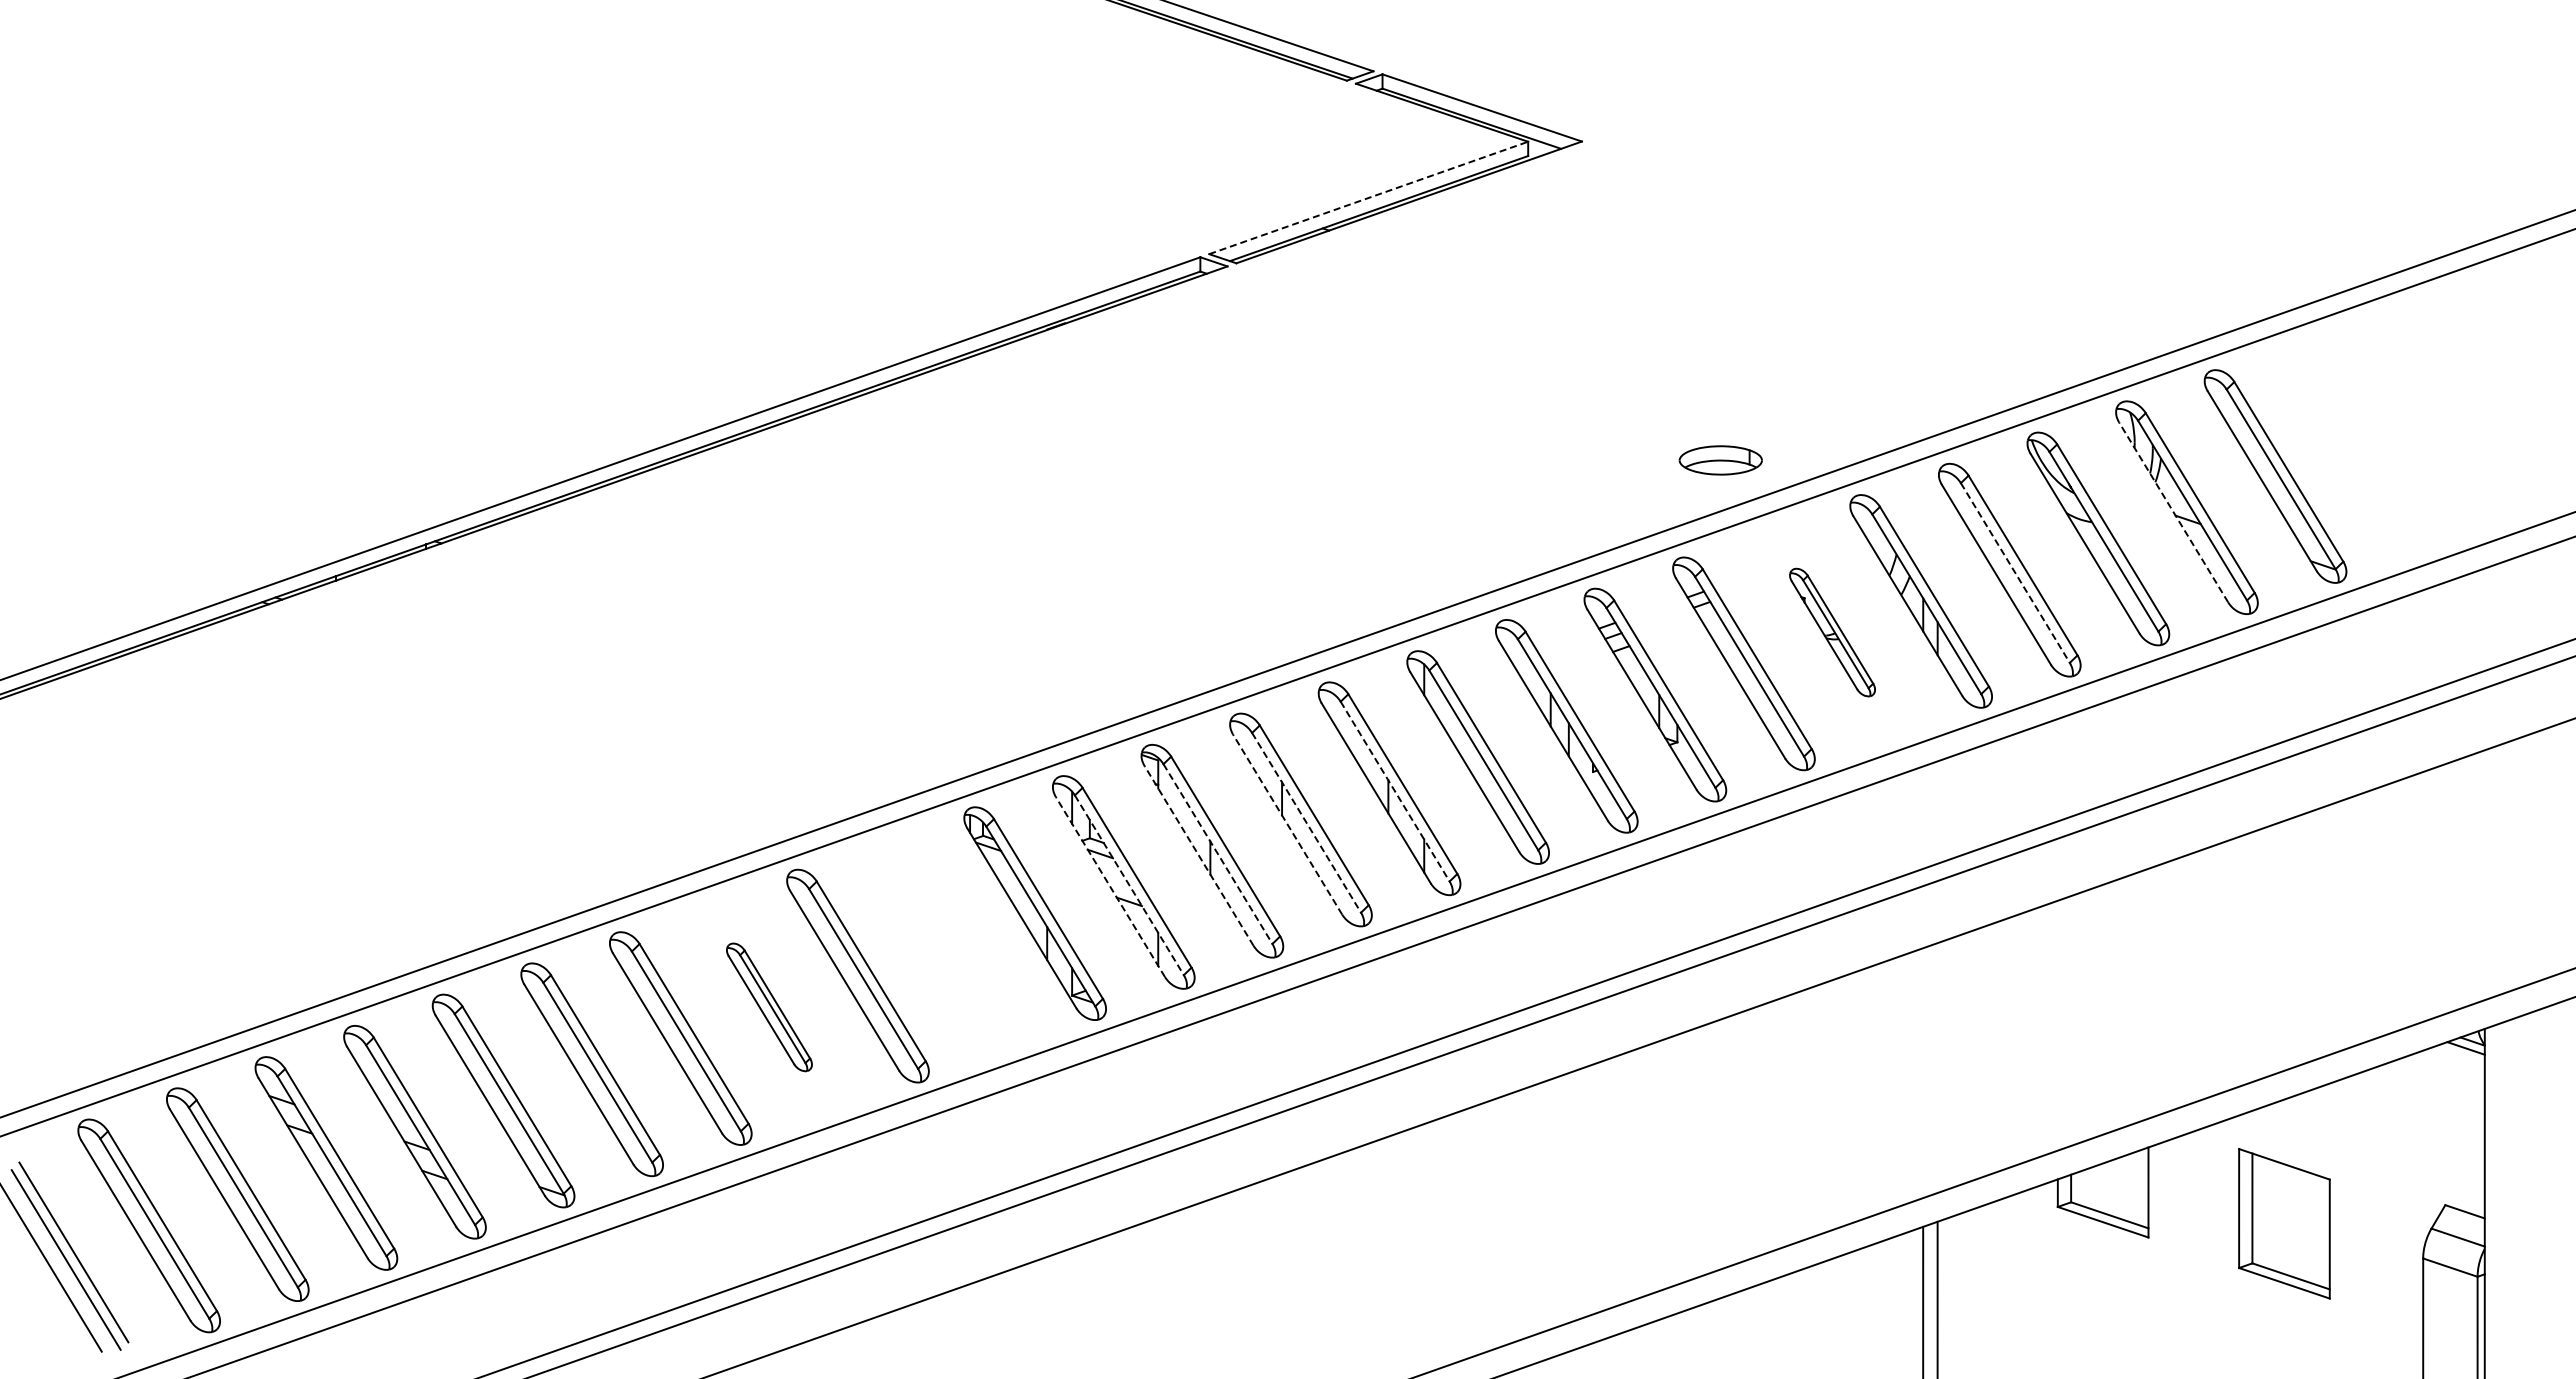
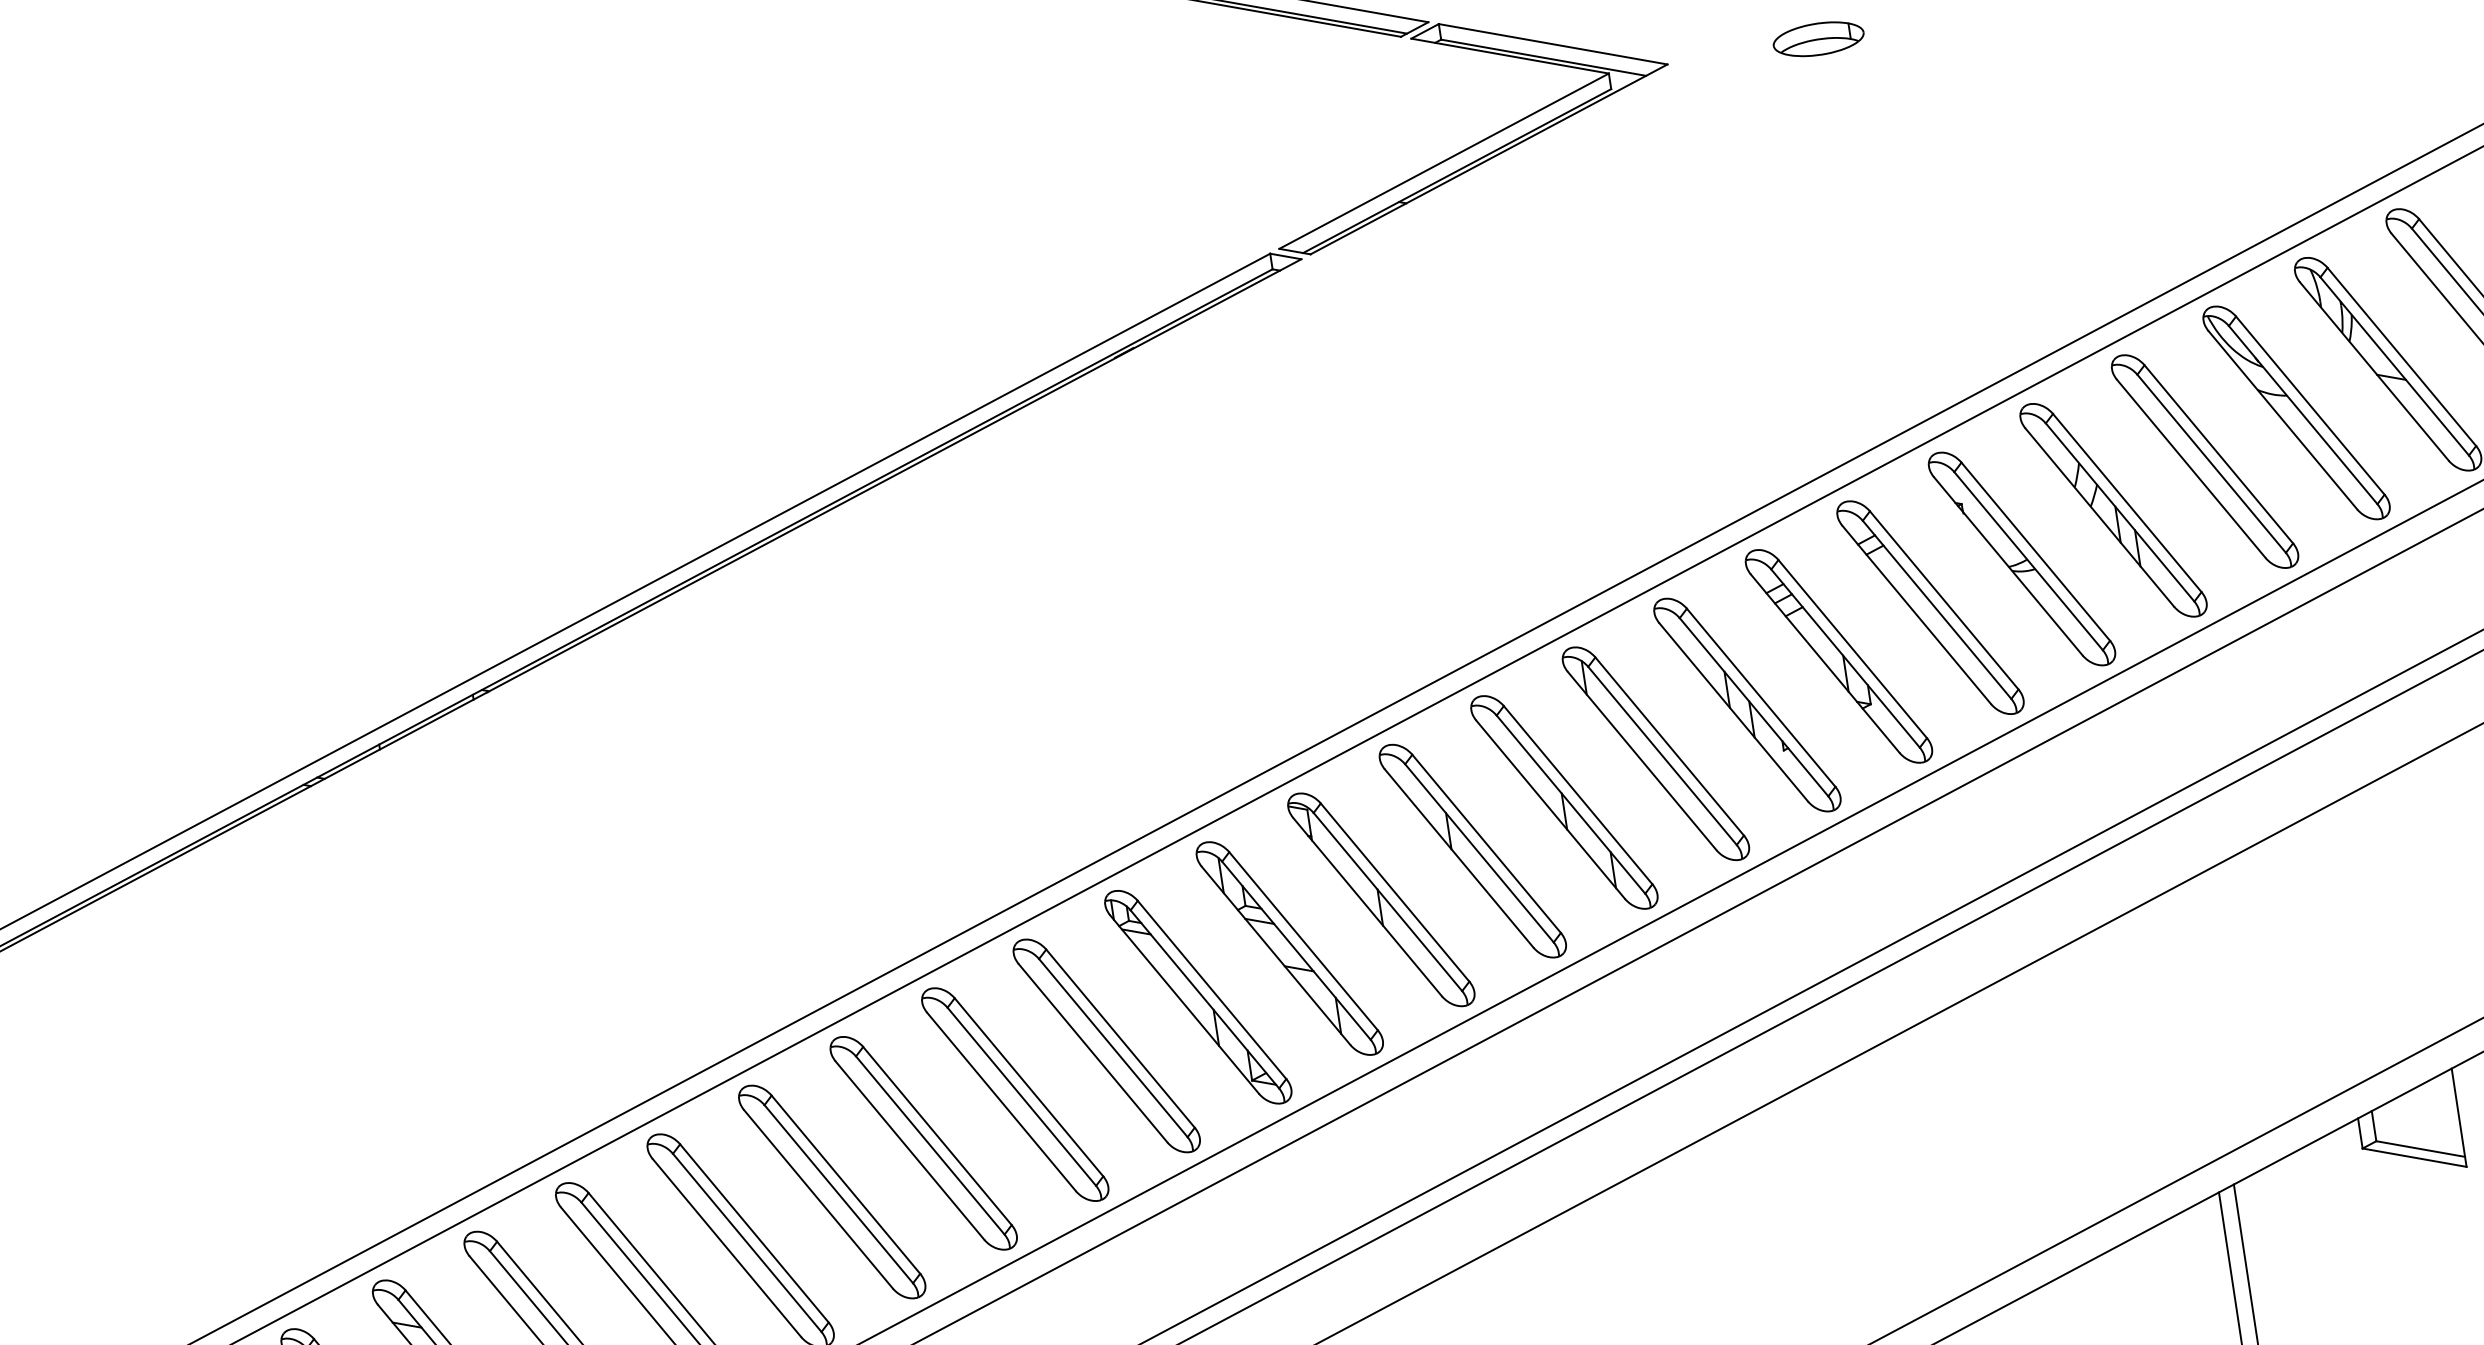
line: (1369, 197) -> (1444, 160), dashed -> solid
part: (1720, 460) -> (1818, 39), moved
line: (2173, 512) -> (2374, 371), dashed -> solid
line: (2015, 573) -> (2211, 464), dashed -> solid
part: (1832, 632) -> (2021, 558), size x1.67
line: (1395, 792) -> (1571, 805), dashed -> solid
line: (1306, 823) -> (1479, 854), dashed -> solid
line: (1287, 824) -> (1458, 858), dashed -> solid
line: (1218, 854) -> (1388, 902), dashed -> solid
line: (1198, 855) -> (1366, 906), dashed -> solid
line: (1129, 885) -> (1296, 950), dashed -> solid
line: (1110, 886) -> (1276, 955), dashed -> solid
part: (946, 944) -> (1106, 1045), added
part: (769, 1007) -> (923, 1143), size x1.67

